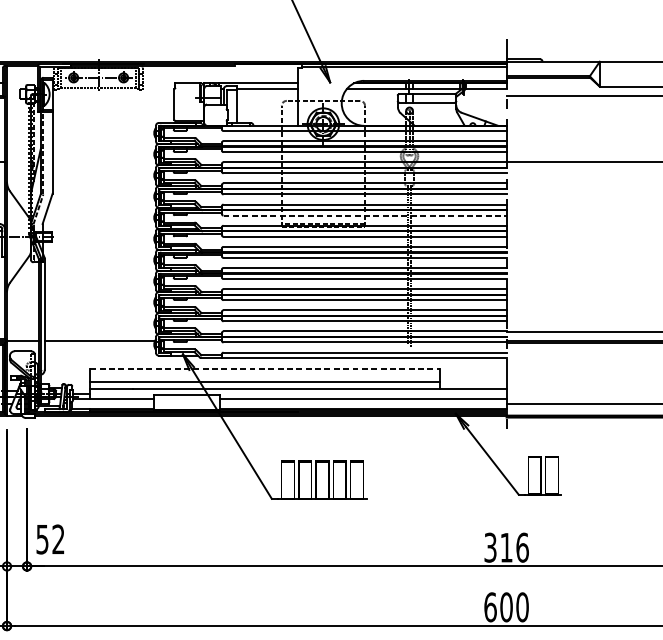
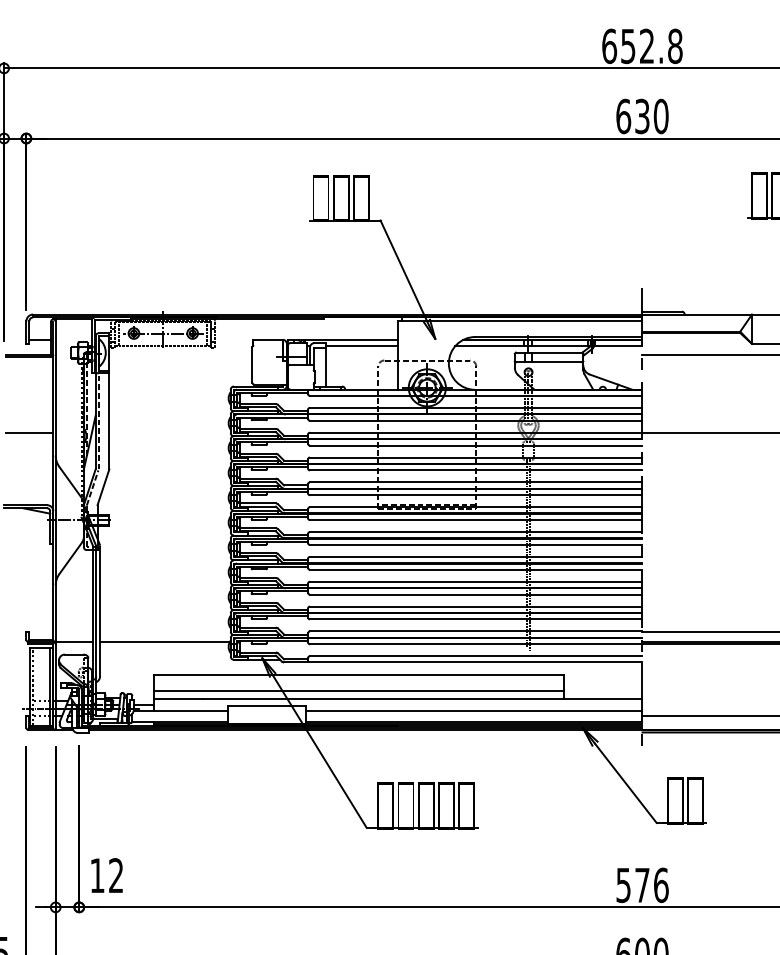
line: (365, 215) -> (476, 495), dashed -> solid
line: (265, 369) -> (359, 675), dashed -> solid
text: (42, 539) -> (97, 875), 52 -> 12
text: (498, 546) -> (633, 884), 316 -> 576

